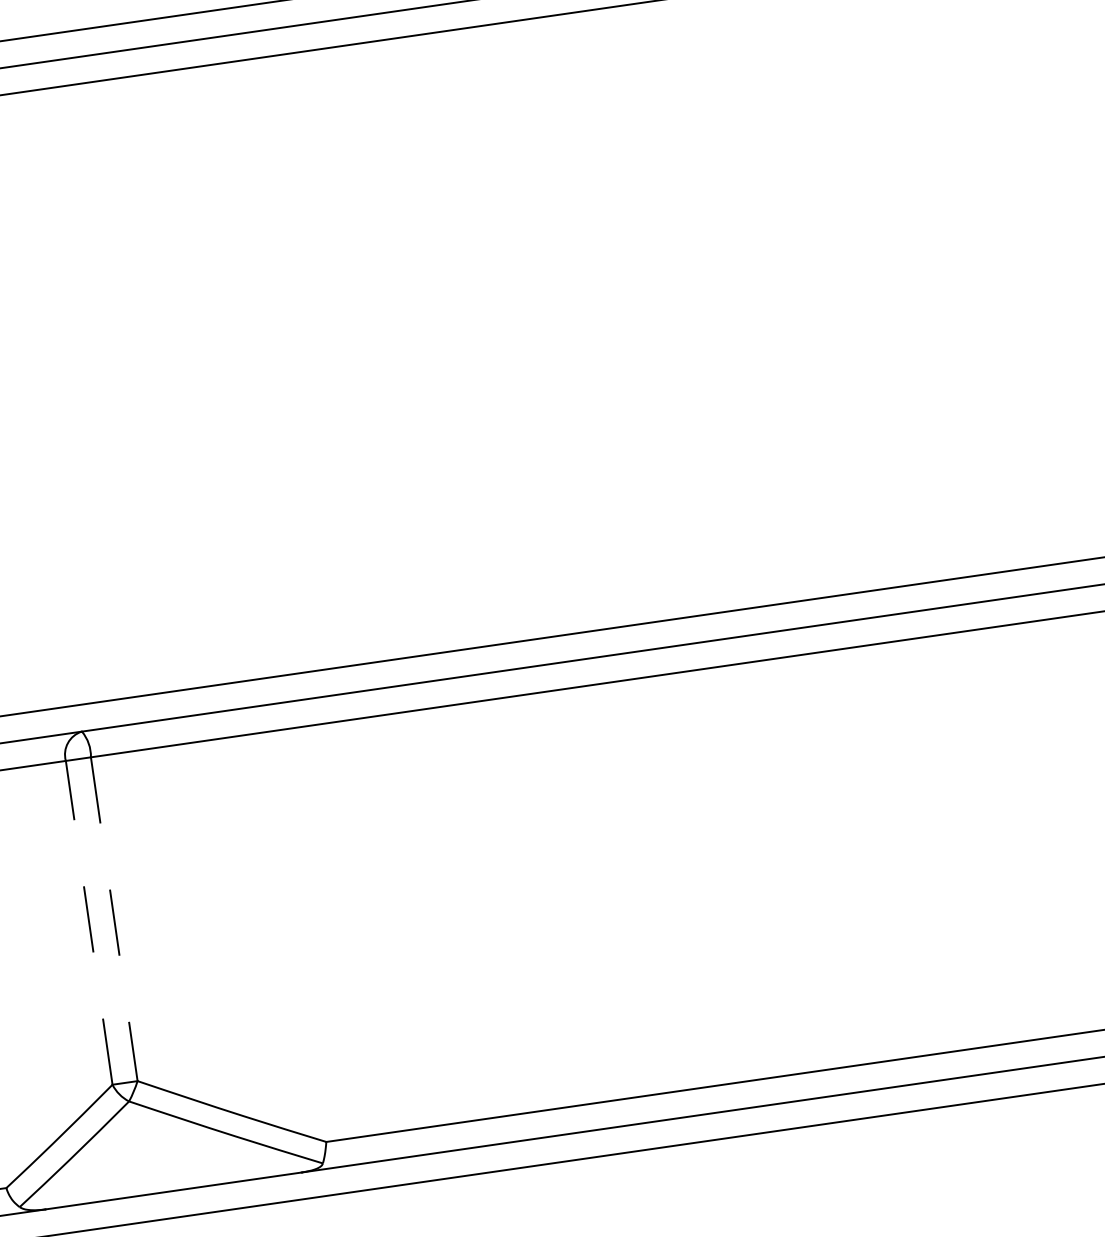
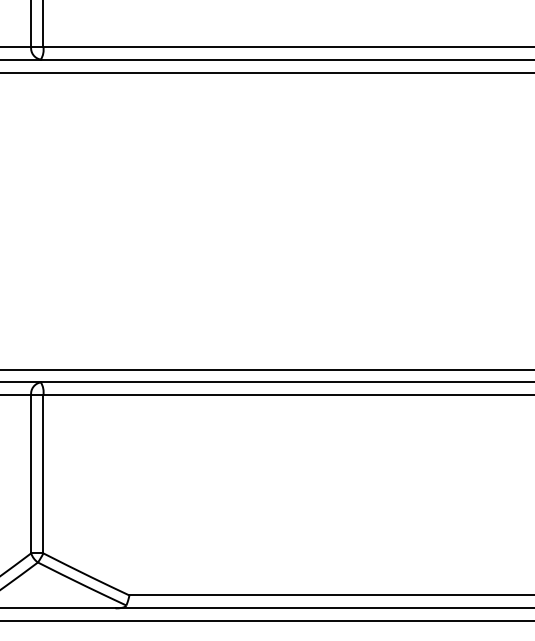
line: (114, 919) -> (43, 474), dashed -> solid
line: (89, 921) -> (31, 473), dashed -> solid

